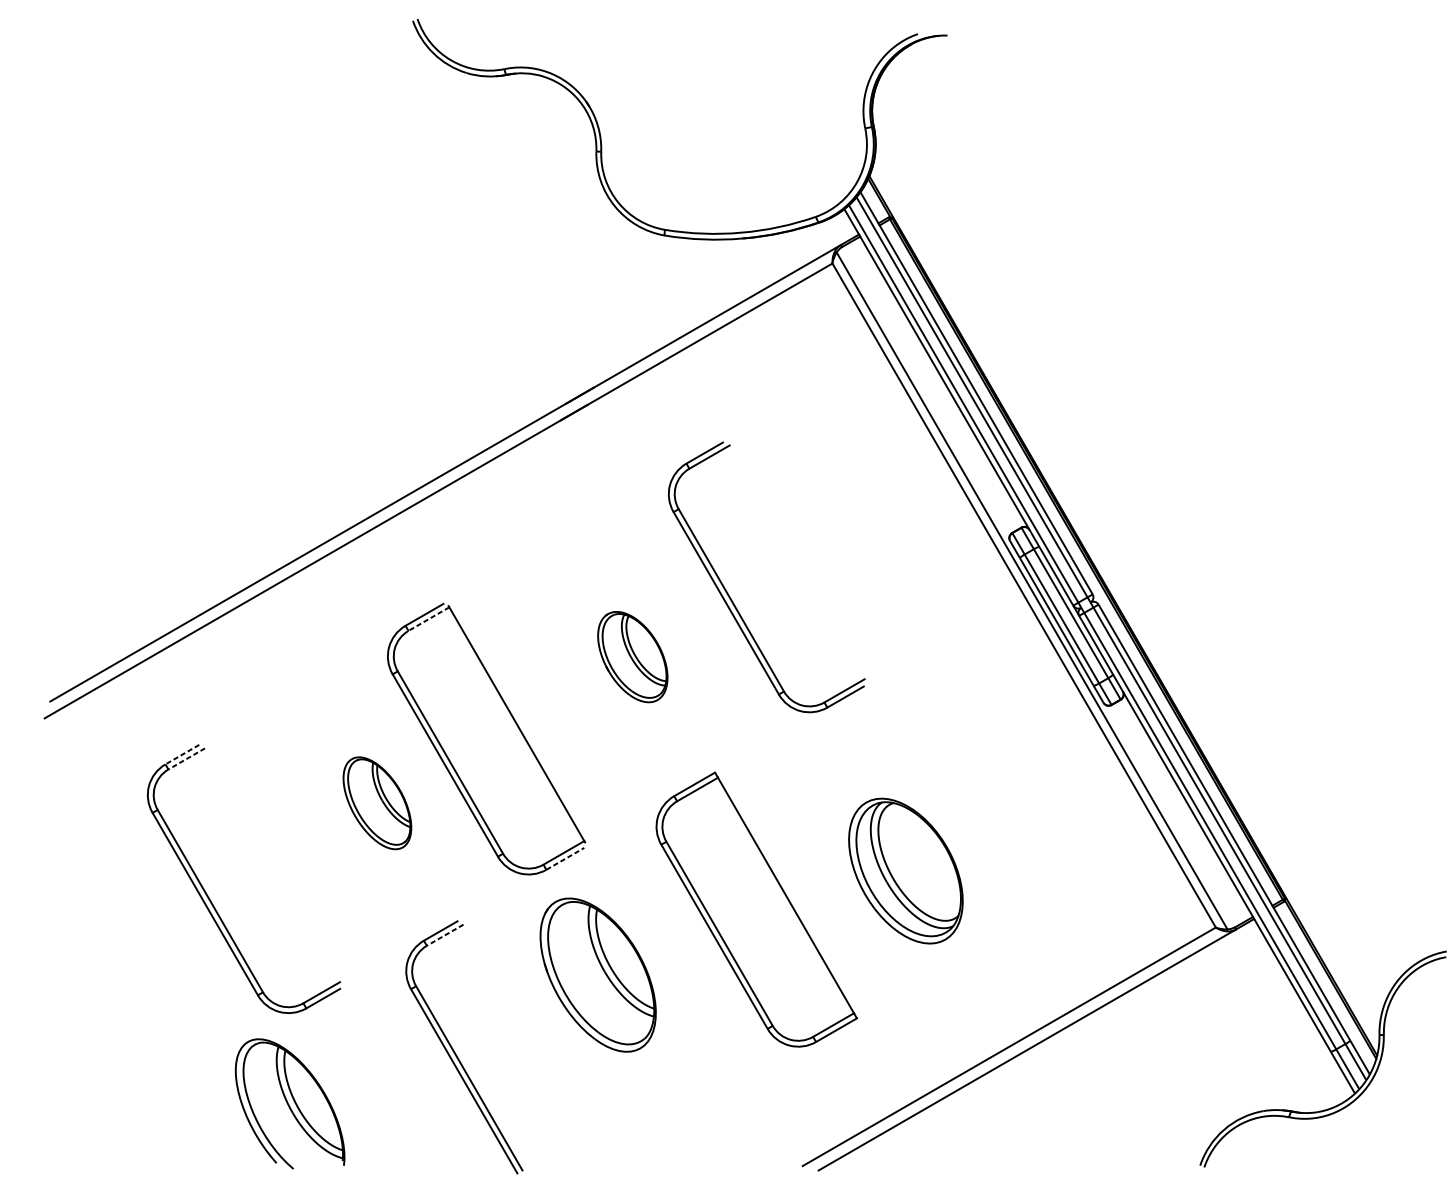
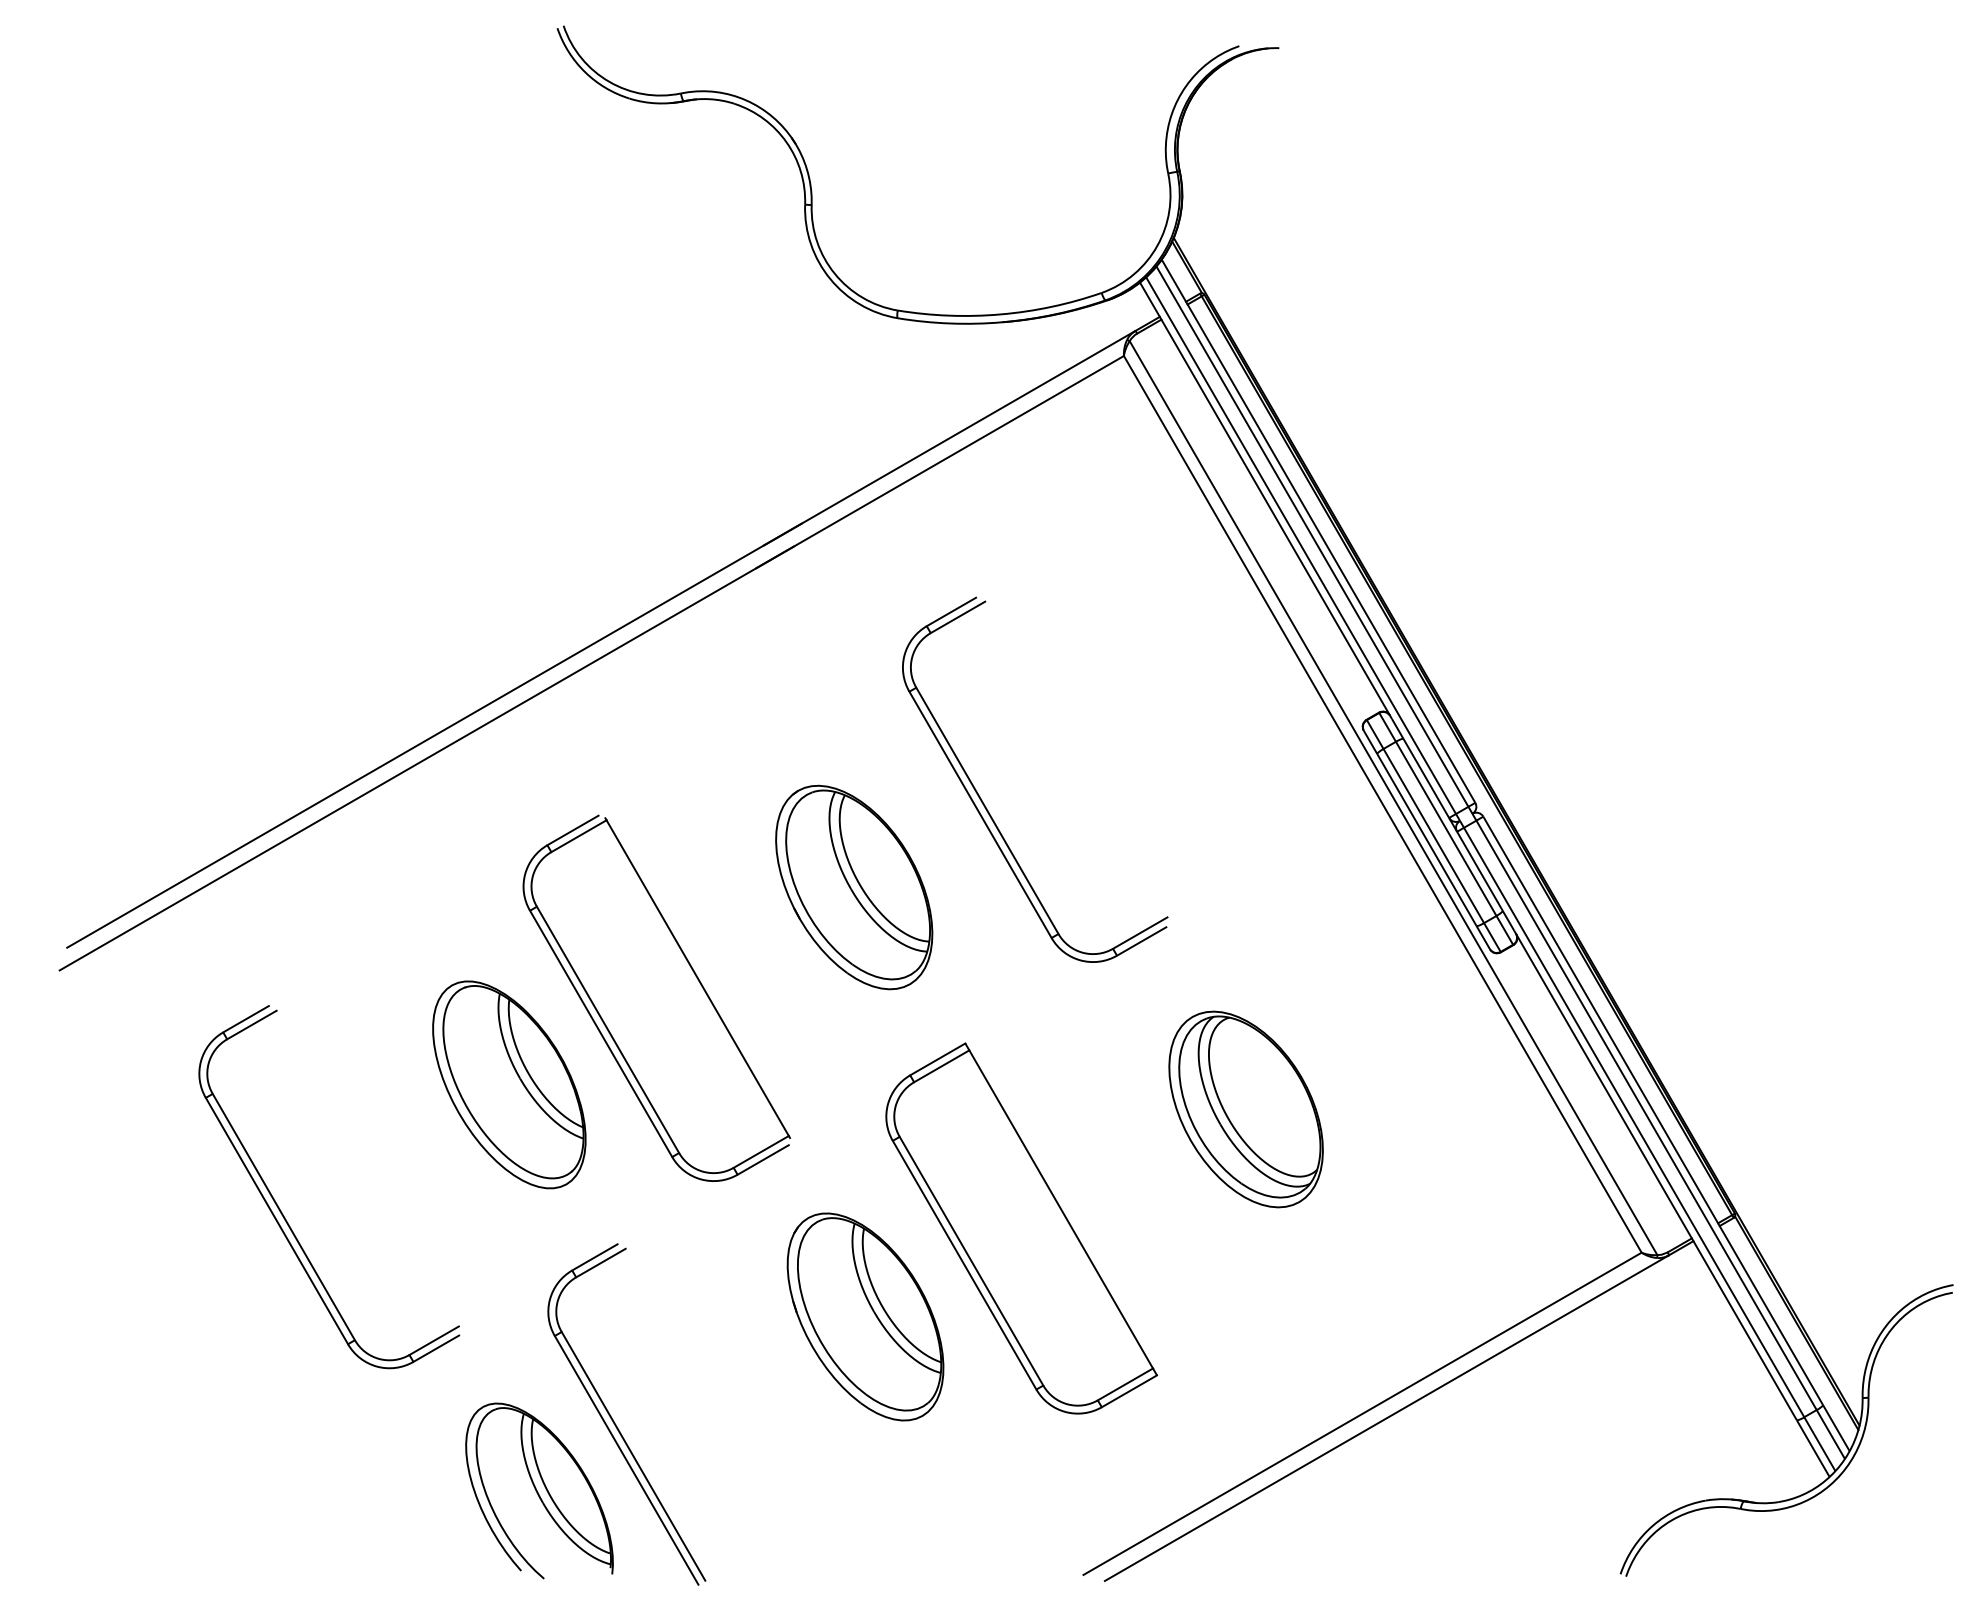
line: (428, 619) -> (578, 836), dashed -> solid
part: (632, 657) -> (854, 887), size x1.67
line: (181, 754) -> (245, 1019), dashed -> solid
line: (186, 759) -> (251, 1025), dashed -> solid
part: (377, 802) -> (509, 1084), size x1.67
line: (565, 858) -> (763, 1159), dashed -> solid
part: (905, 871) -> (1245, 1109), moved
line: (444, 935) -> (600, 1263), dashed -> solid
part: (598, 974) -> (865, 1316), moved
part: (290, 1103) -> (539, 1490), moved

